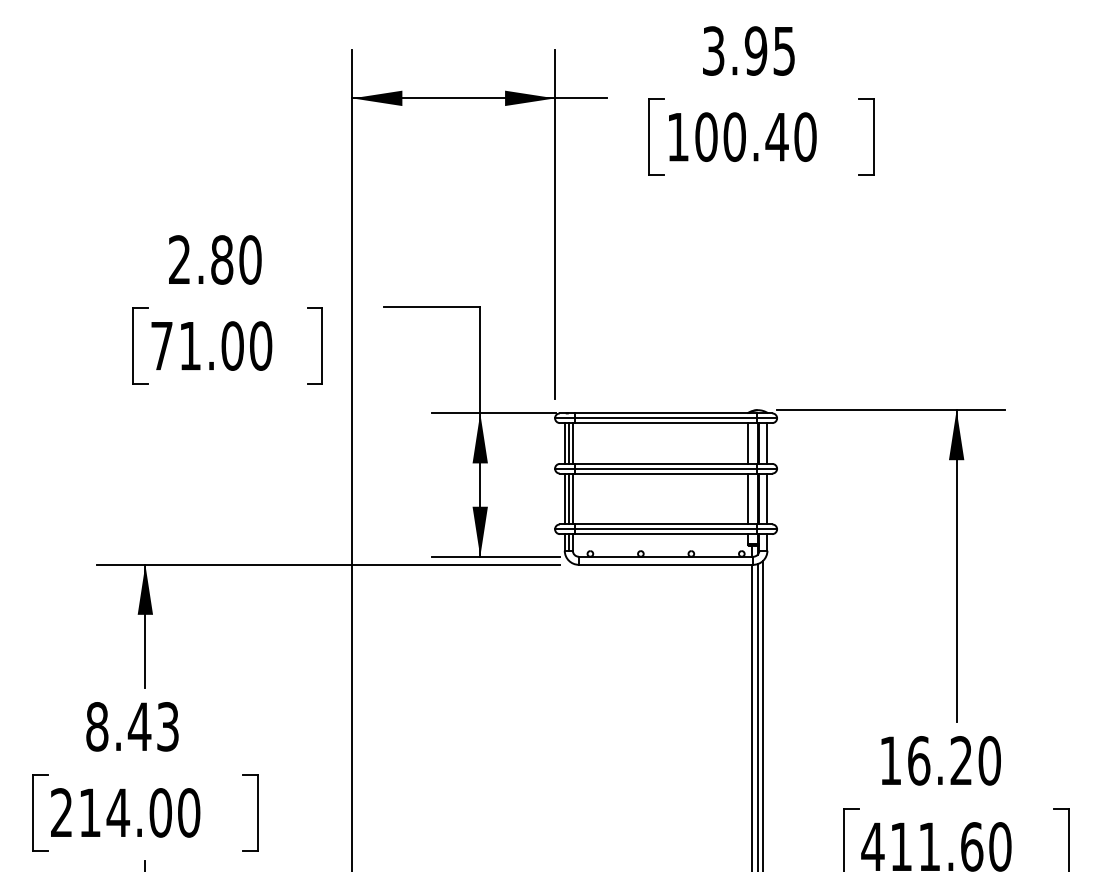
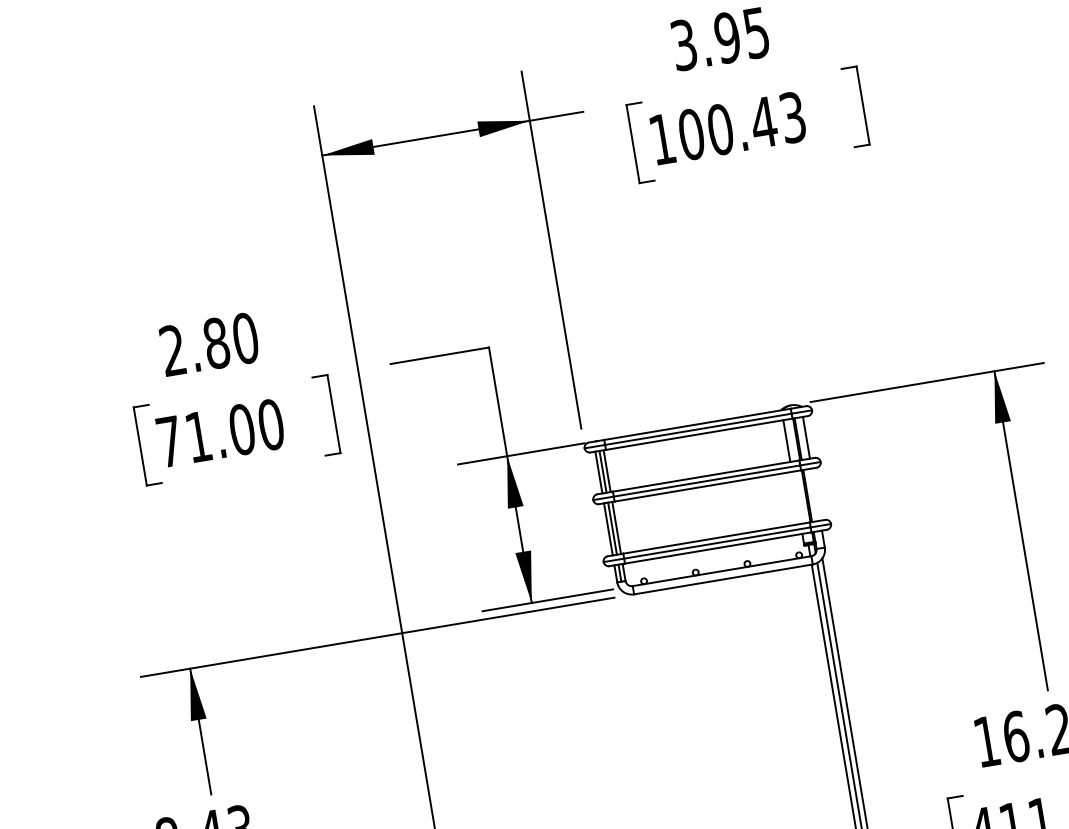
text: (805, 137) -> (792, 117), 100.40 -> 100.43
line: (748, 498) -> (796, 497), removed
line: (767, 498) -> (815, 494), removed

